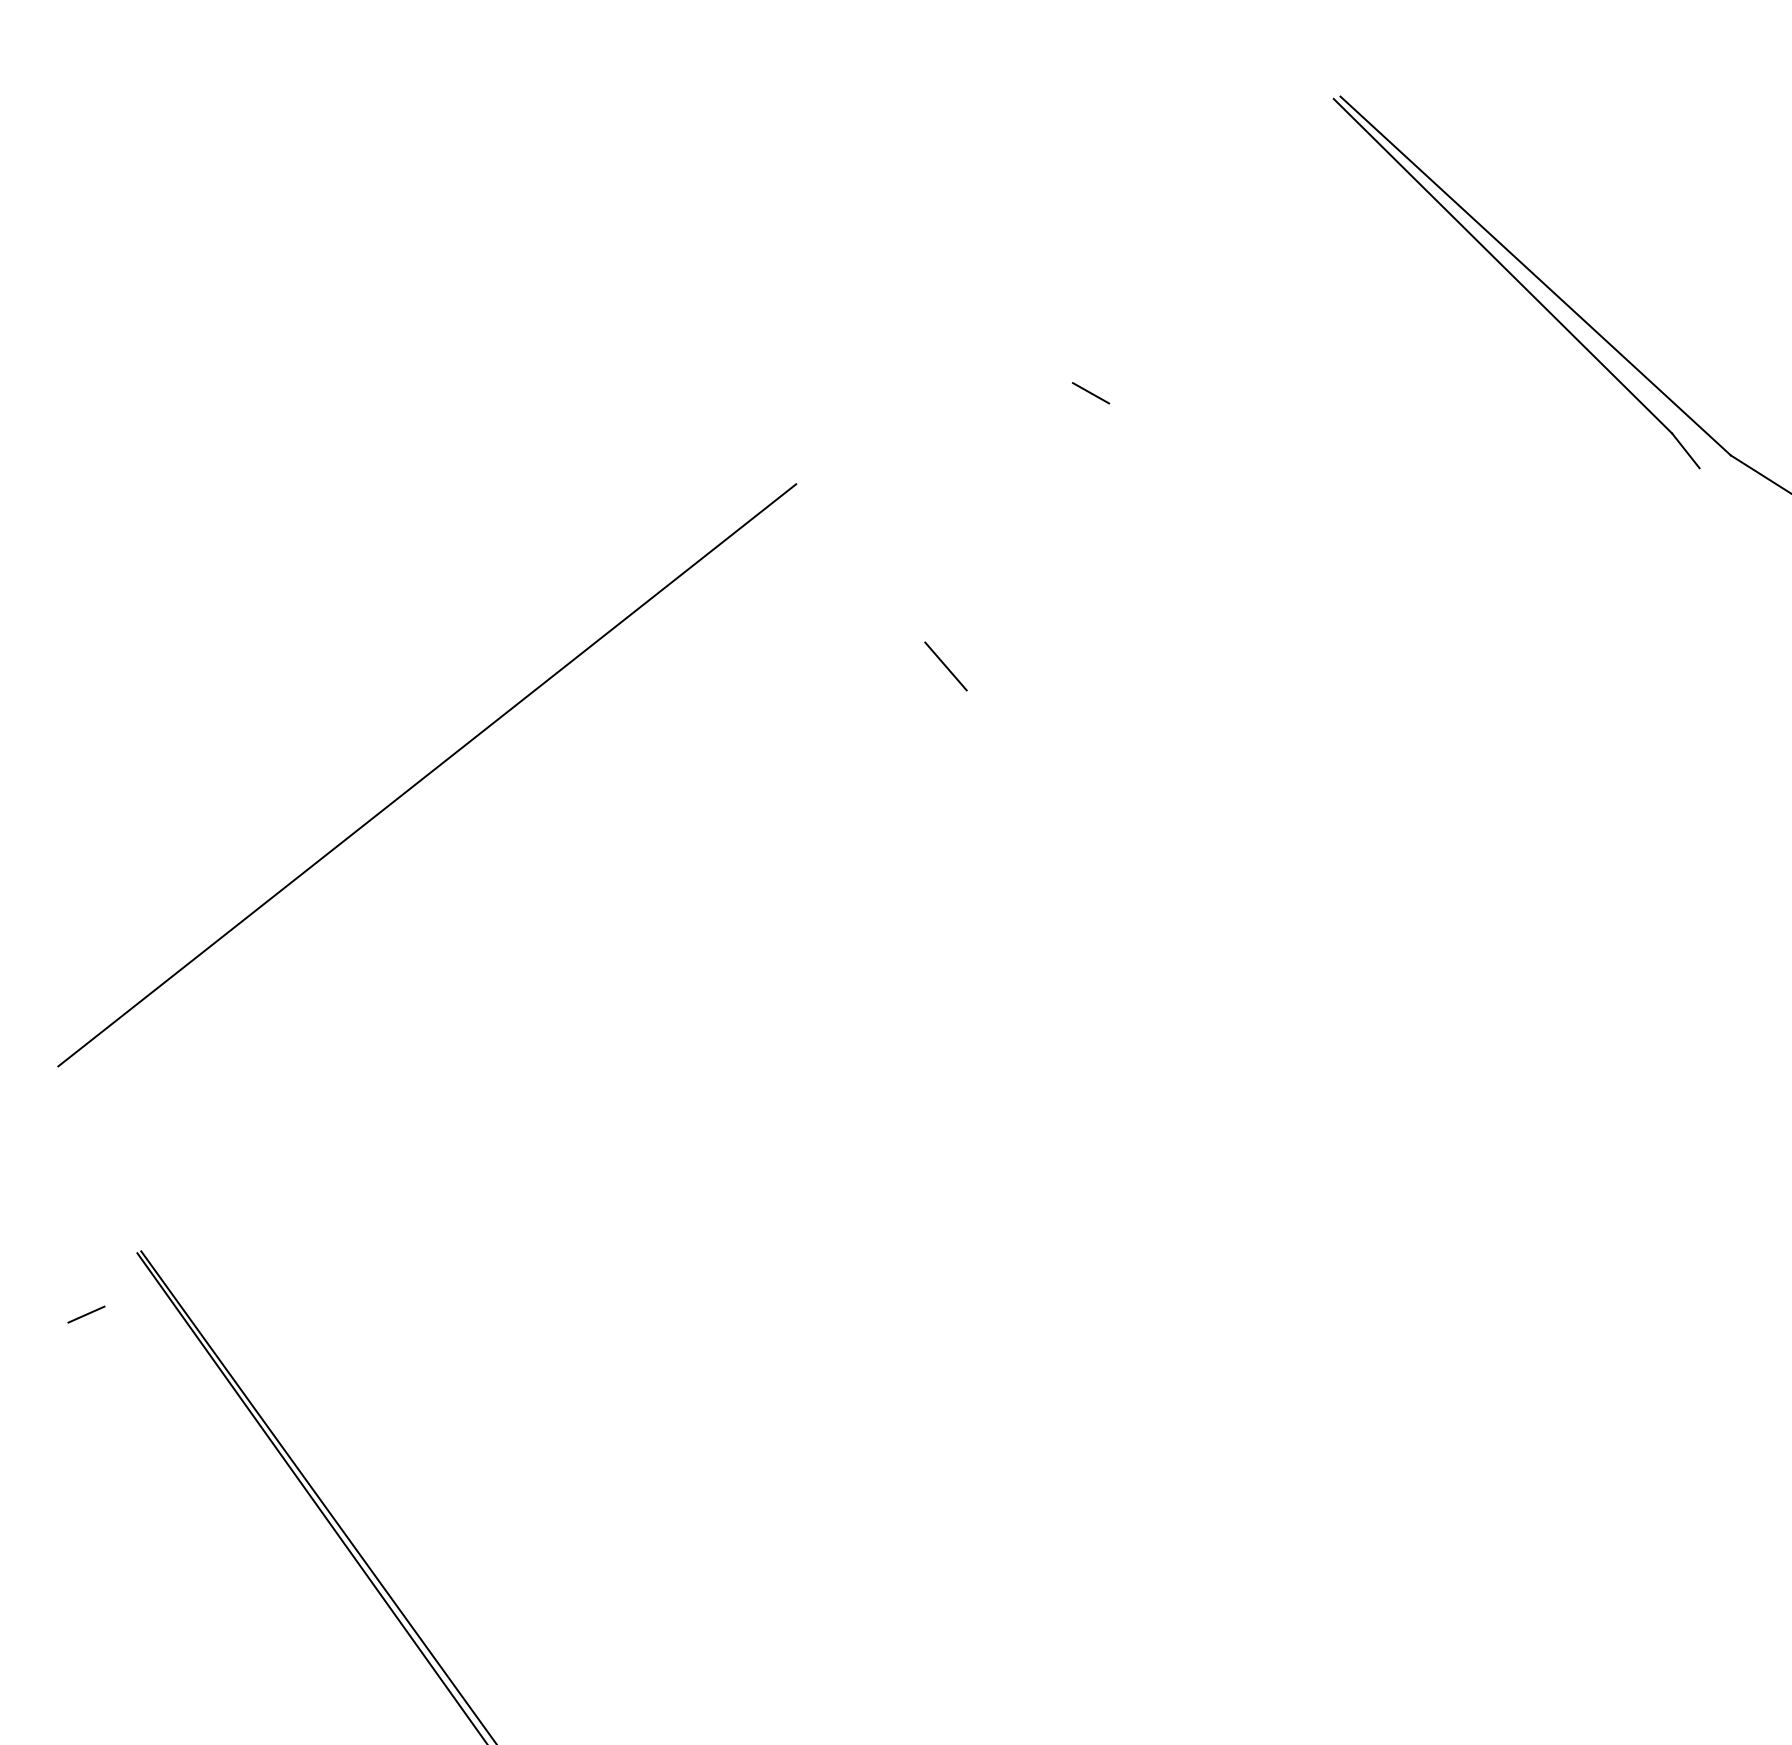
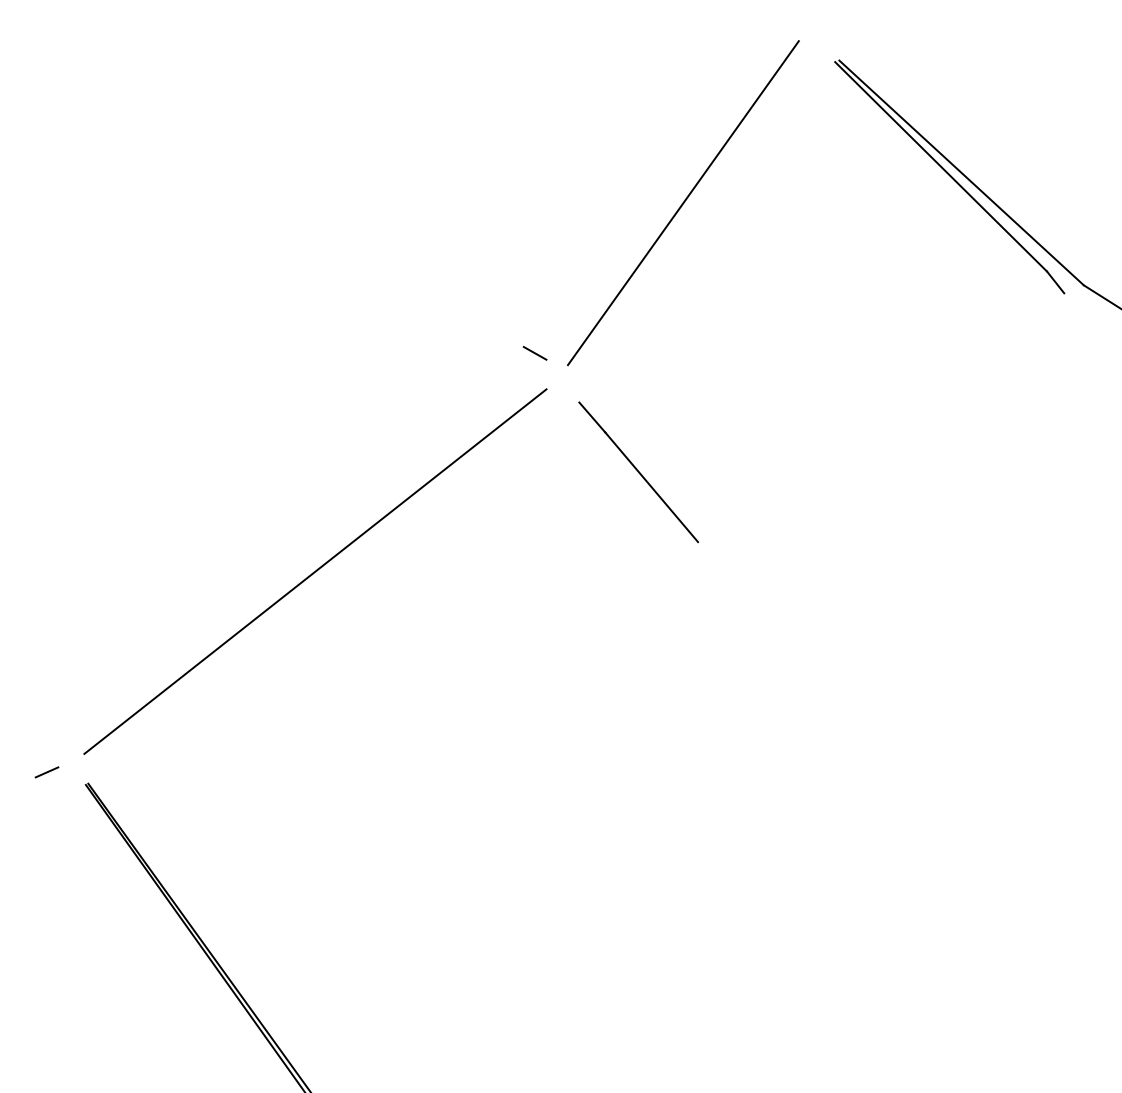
line: (1090, 324) -> (682, 203), added
line: (1090, 393) -> (534, 353), moved
line: (427, 775) -> (315, 571), moved
line: (1040, 778) -> (651, 487), added
line: (85, 1314) -> (46, 772), moved

